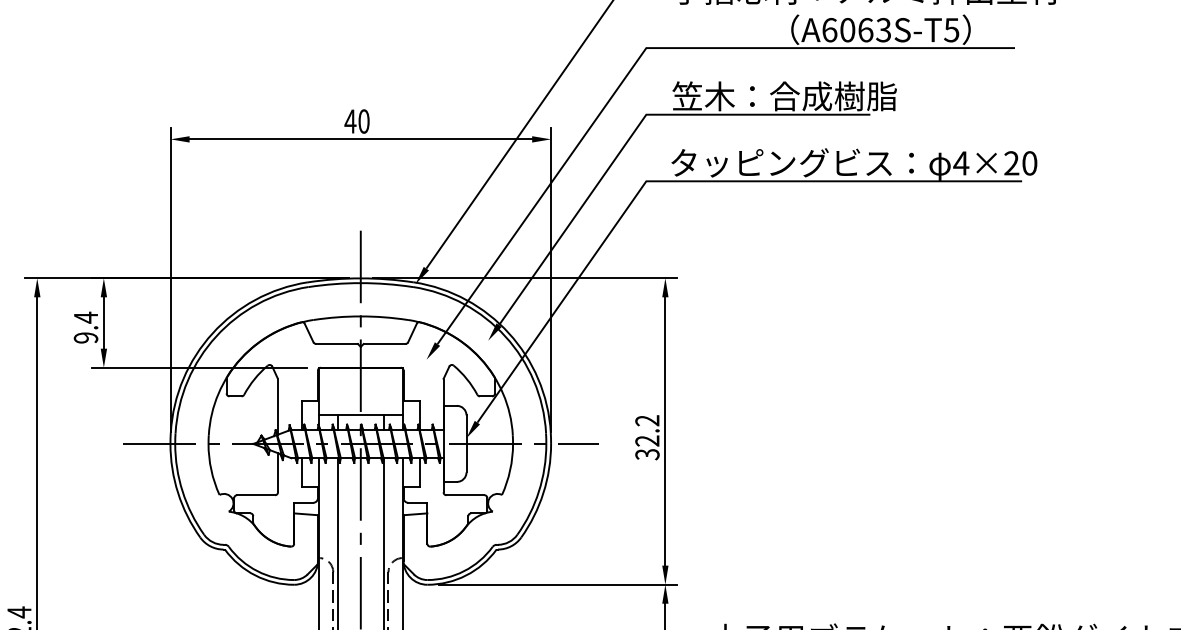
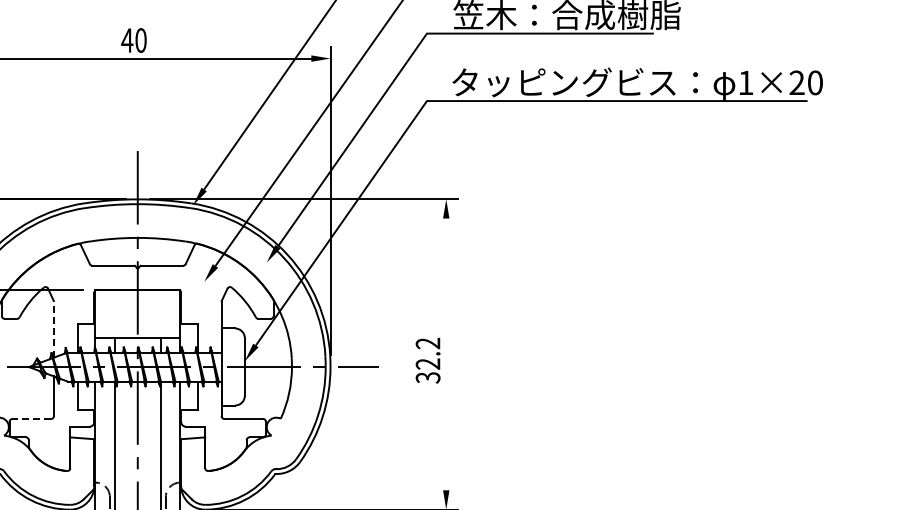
text: (961, 163) -> (746, 83), 4×20 -> 1×20
line: (278, 406) -> (54, 329), solid -> dashed
line: (665, 431) -> (446, 354), removed
line: (255, 495) -> (31, 419), solid -> dashed

